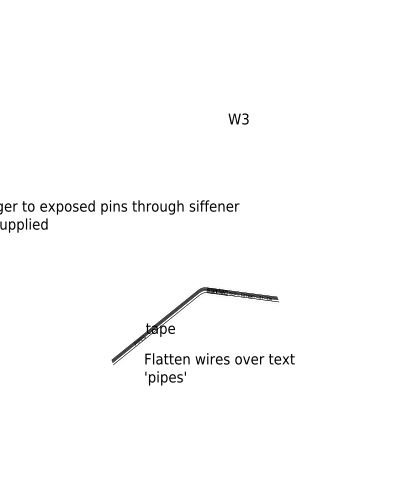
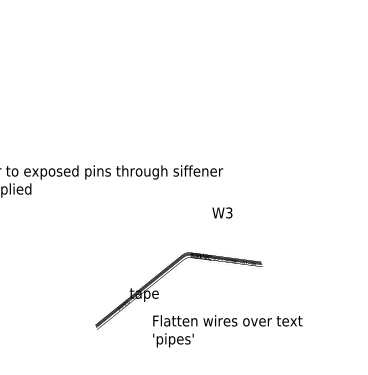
text: (238, 118) -> (222, 212), moved
text: (219, 369) -> (227, 331), moved

